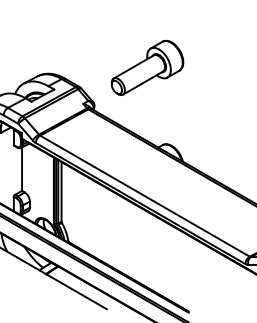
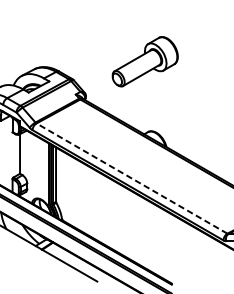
part: (147, 67) -> (145, 61), moved
line: (144, 195) -> (131, 177), solid -> dashed

